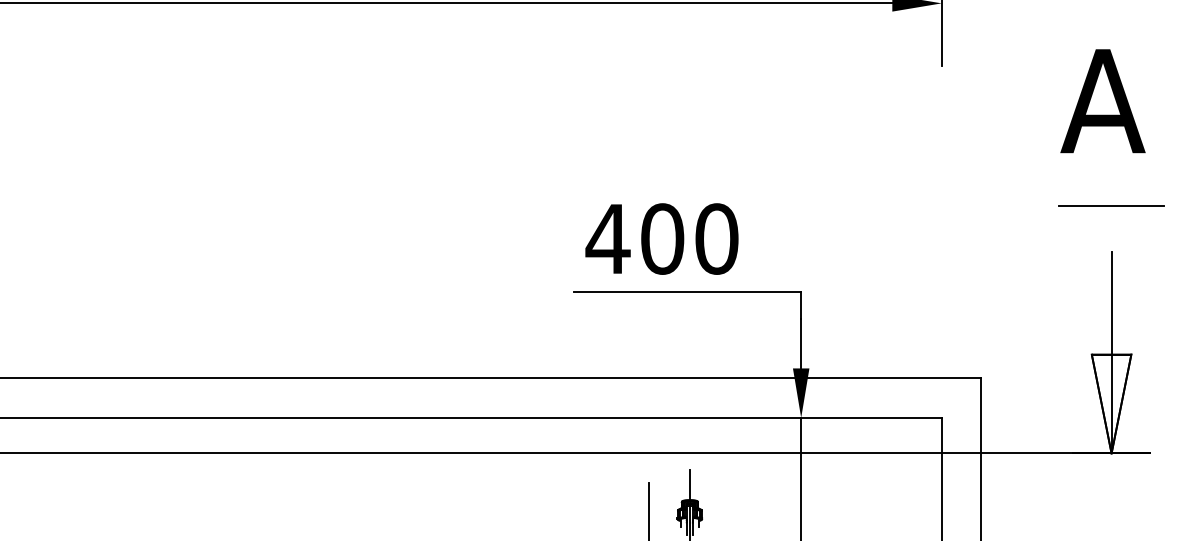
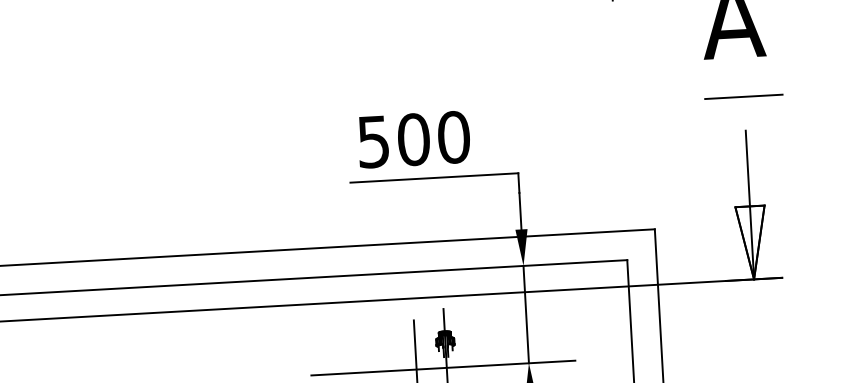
text: (607, 239) -> (373, 142), 400 -> 500

